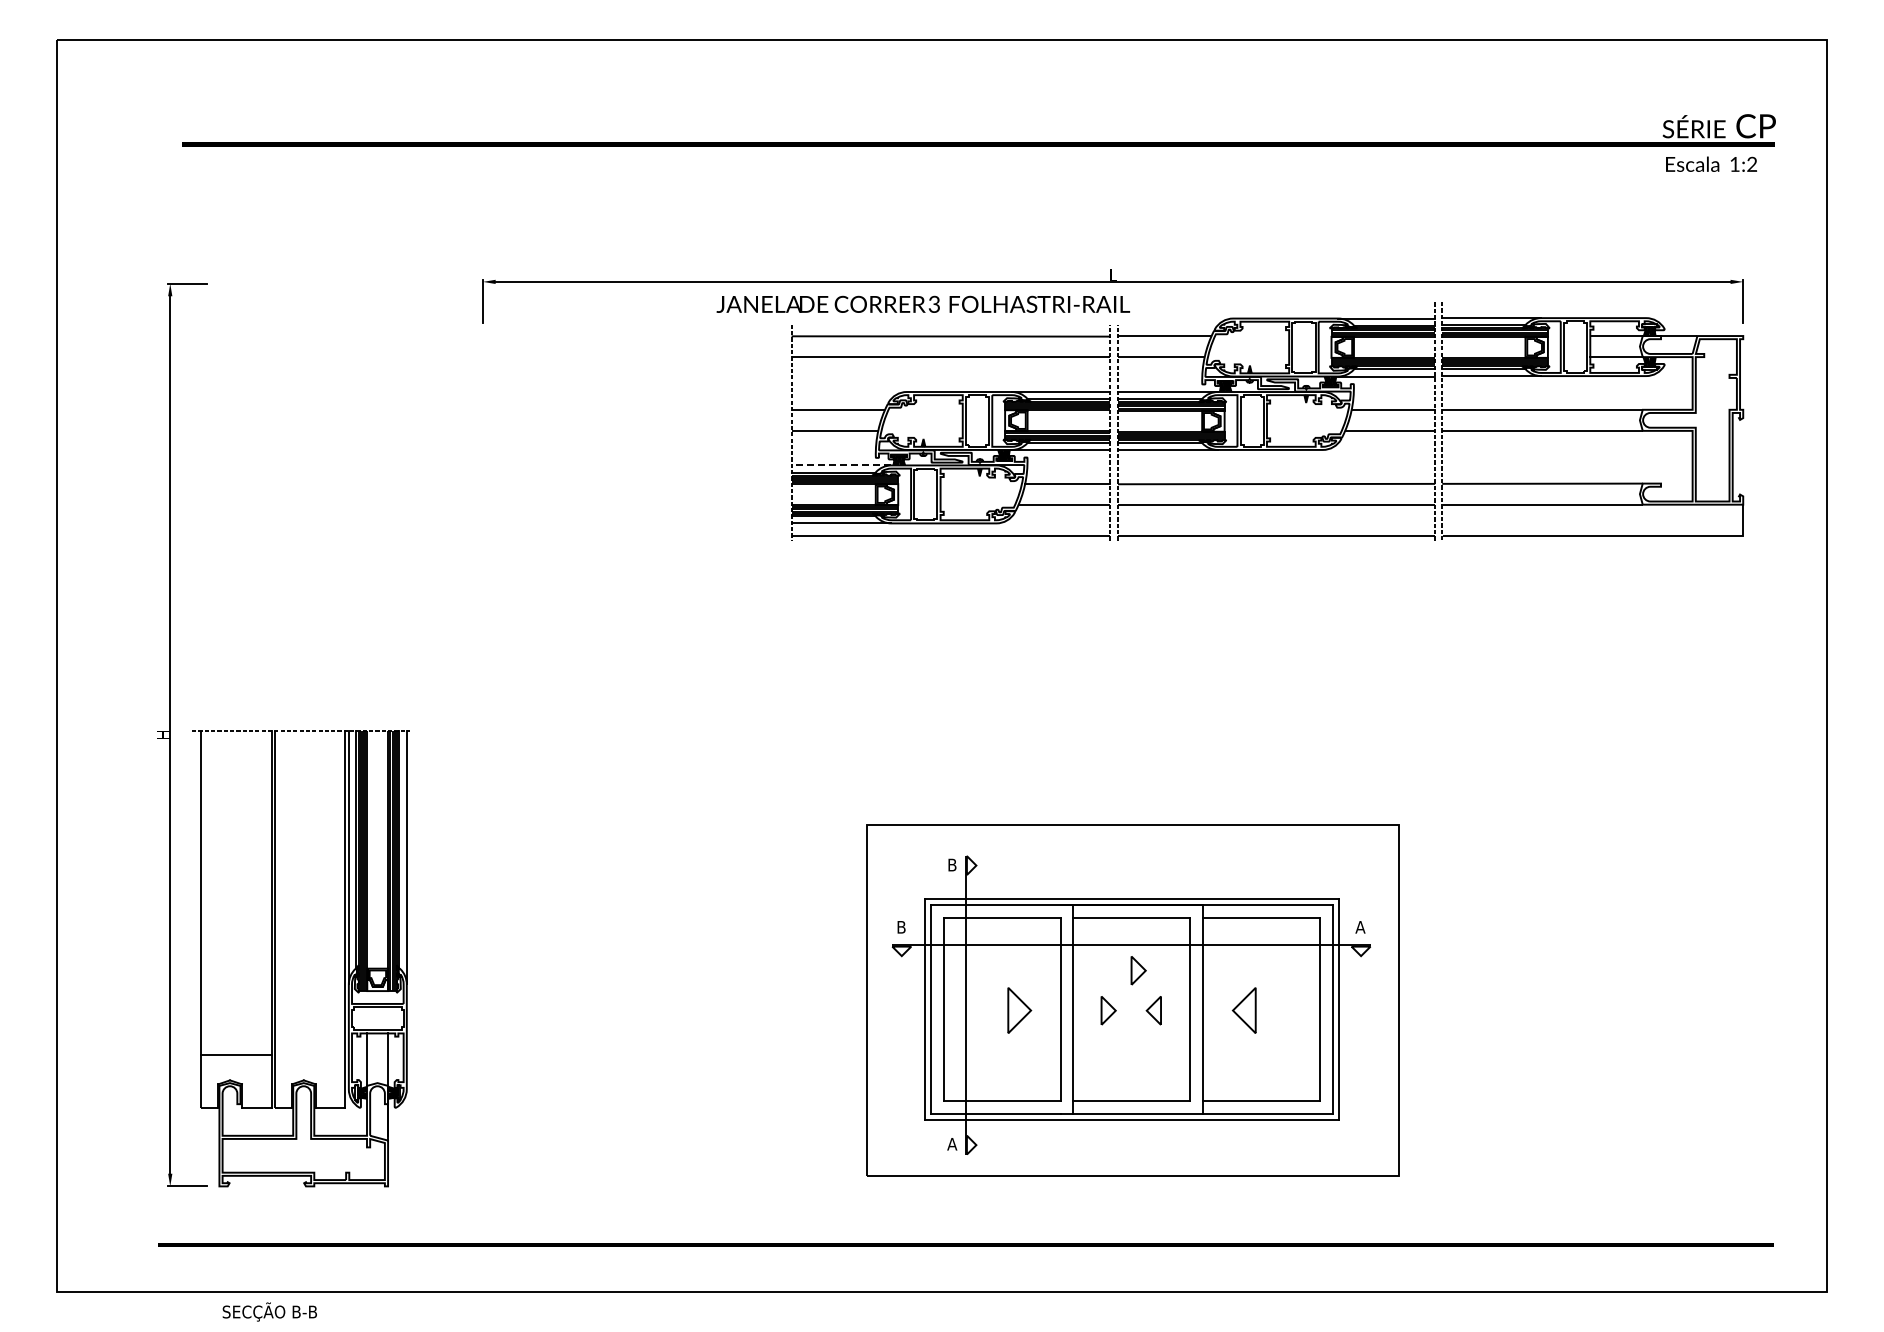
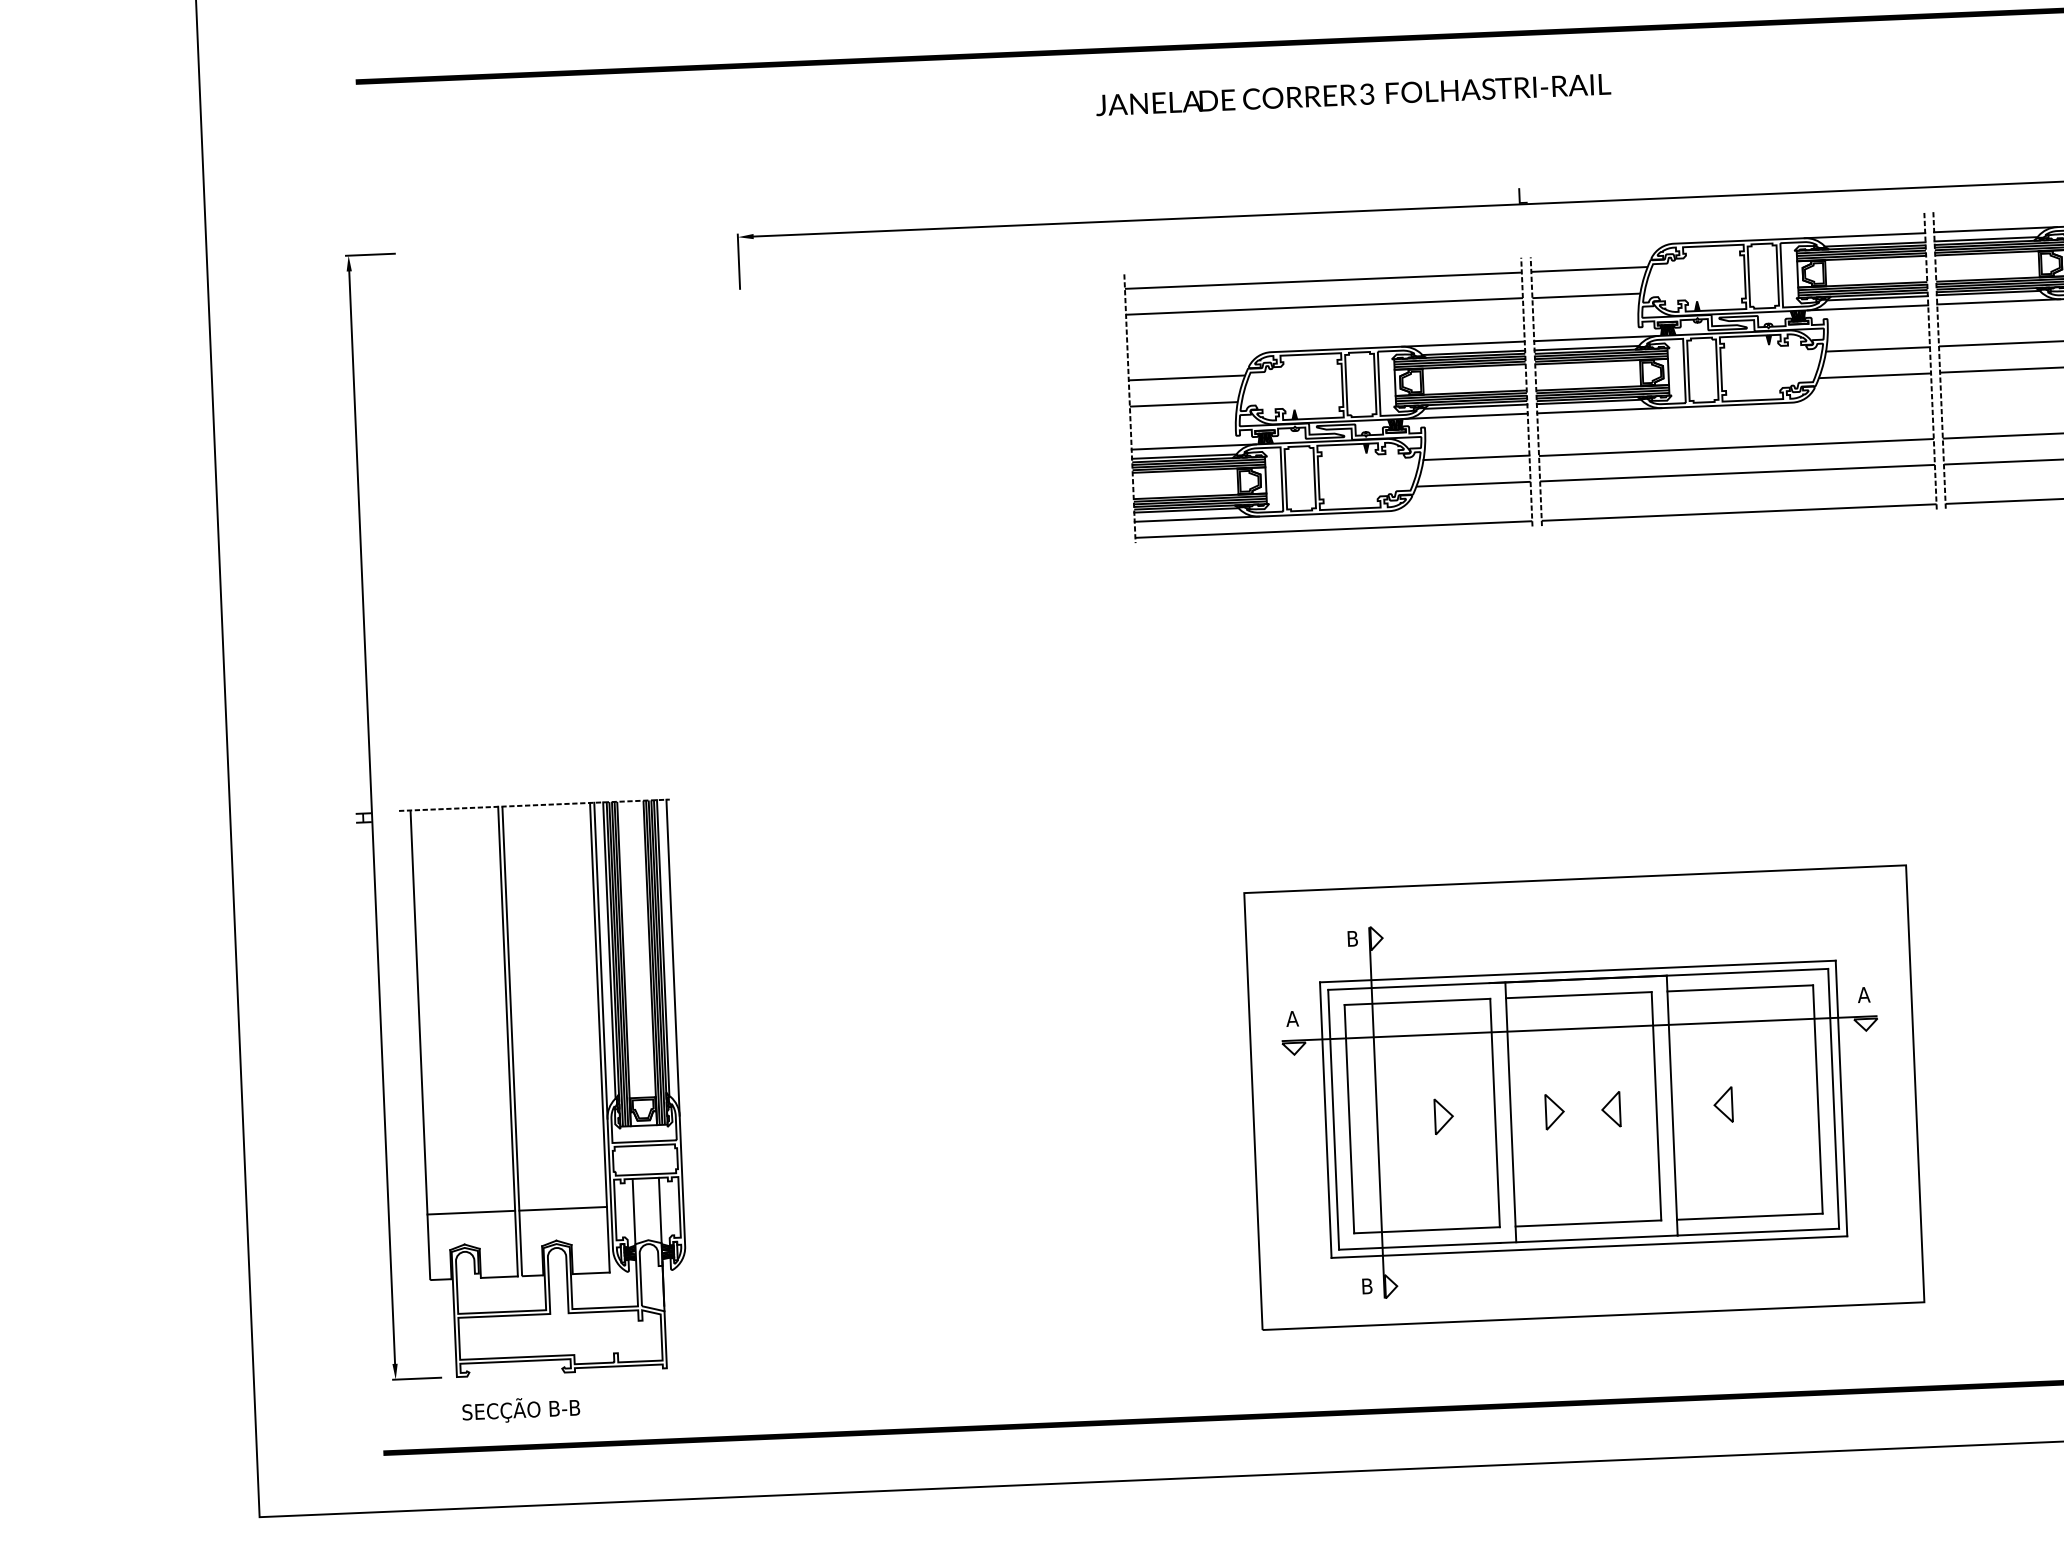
text: (923, 303) -> (1353, 93), moved
line: (841, 465) -> (1193, 447), dashed -> solid
text: (901, 927) -> (1292, 1019), B -> A
part: (1138, 970) -> (1589, 1060), removed
part: (1019, 1010) -> (1443, 1116), size x0.62
part: (1243, 1010) -> (1722, 1104), size x0.62
line: (310, 1055) -> (563, 1209), added
text: (952, 1144) -> (1367, 1286), A -> B
text: (269, 1311) -> (520, 1409), moved

